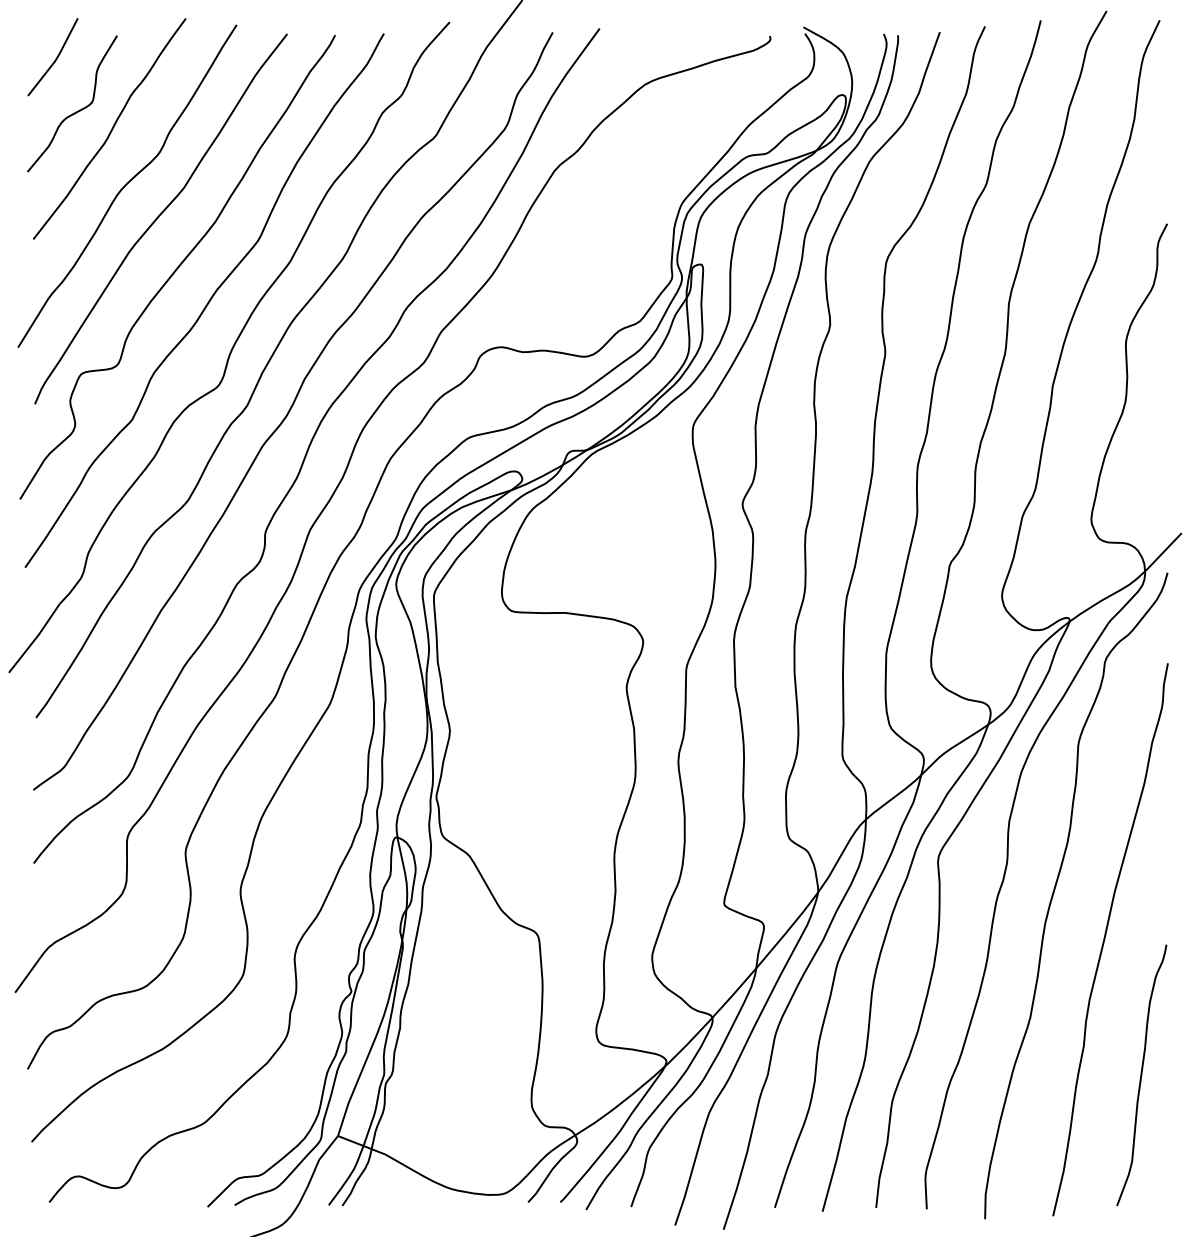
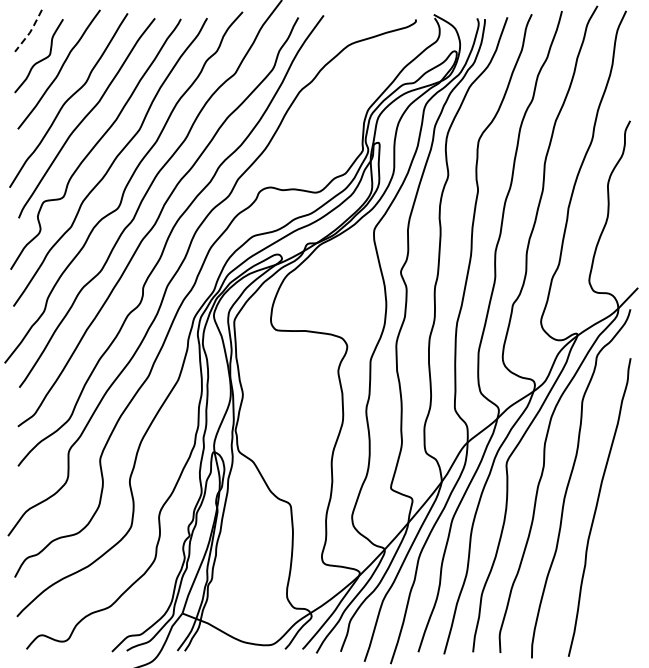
line: (56, 58) -> (30, 31), solid -> dashed
curve: (1141, 1074) -> (616, 580), removed

